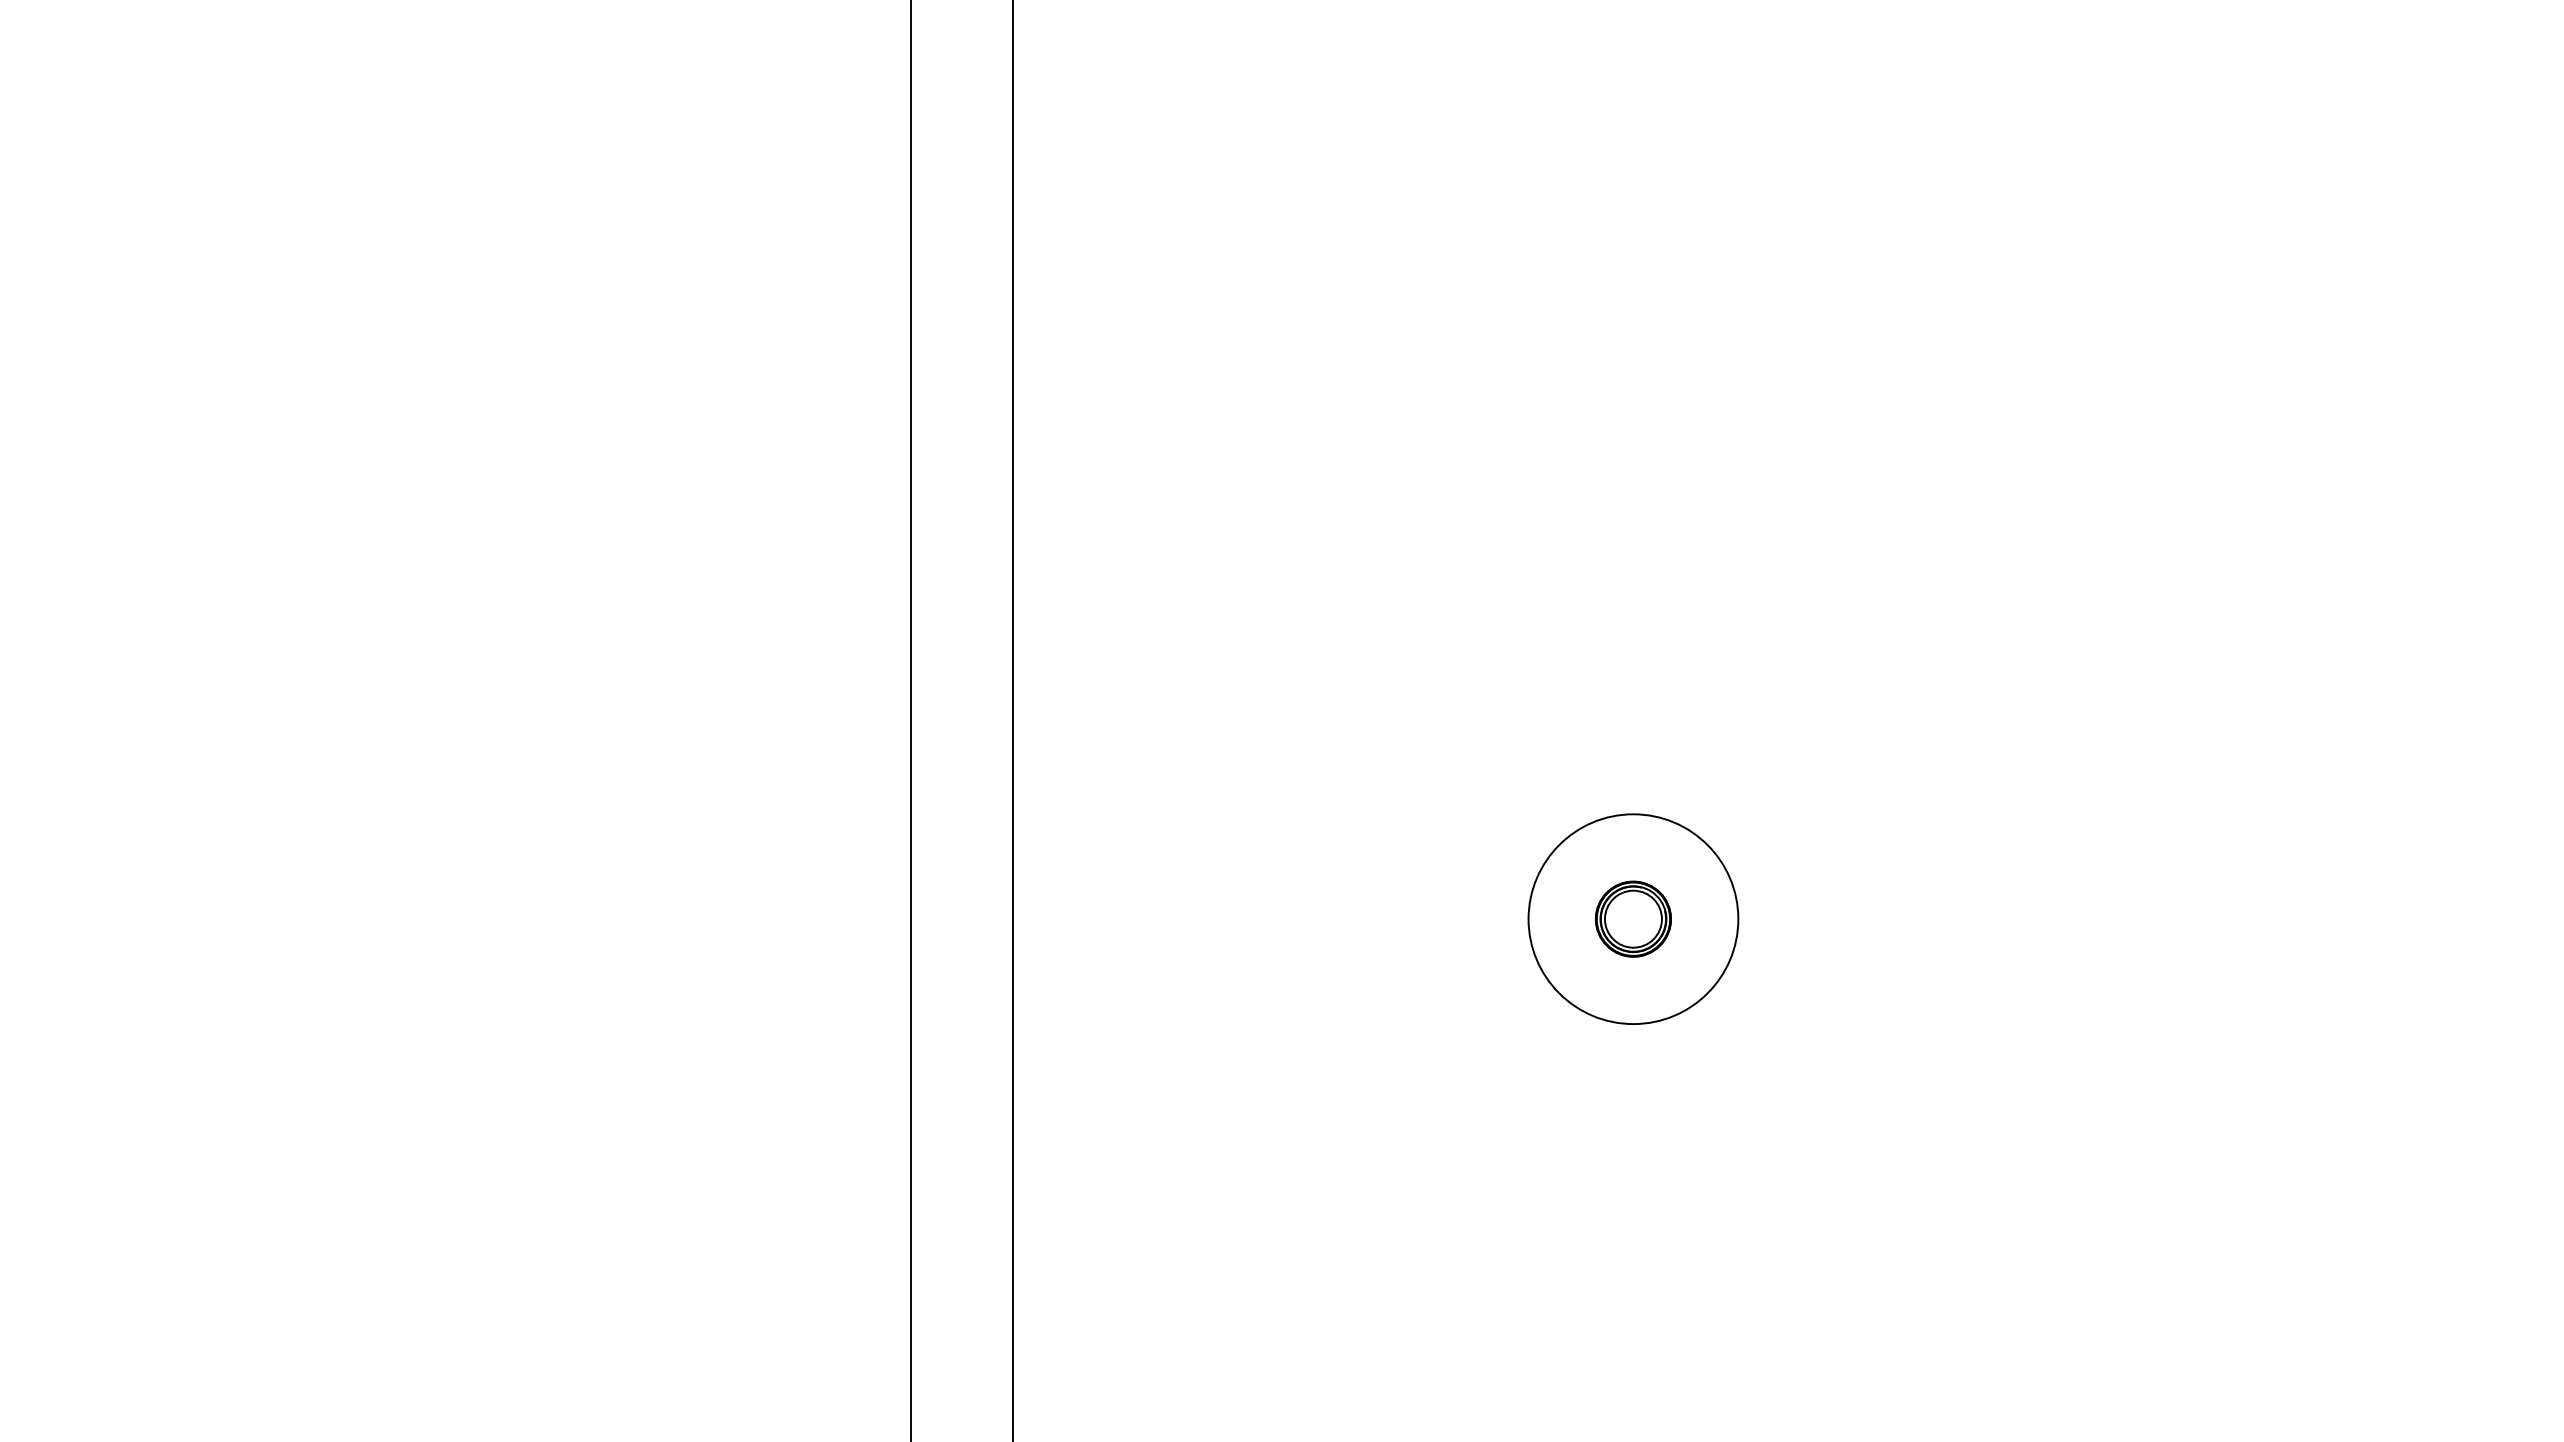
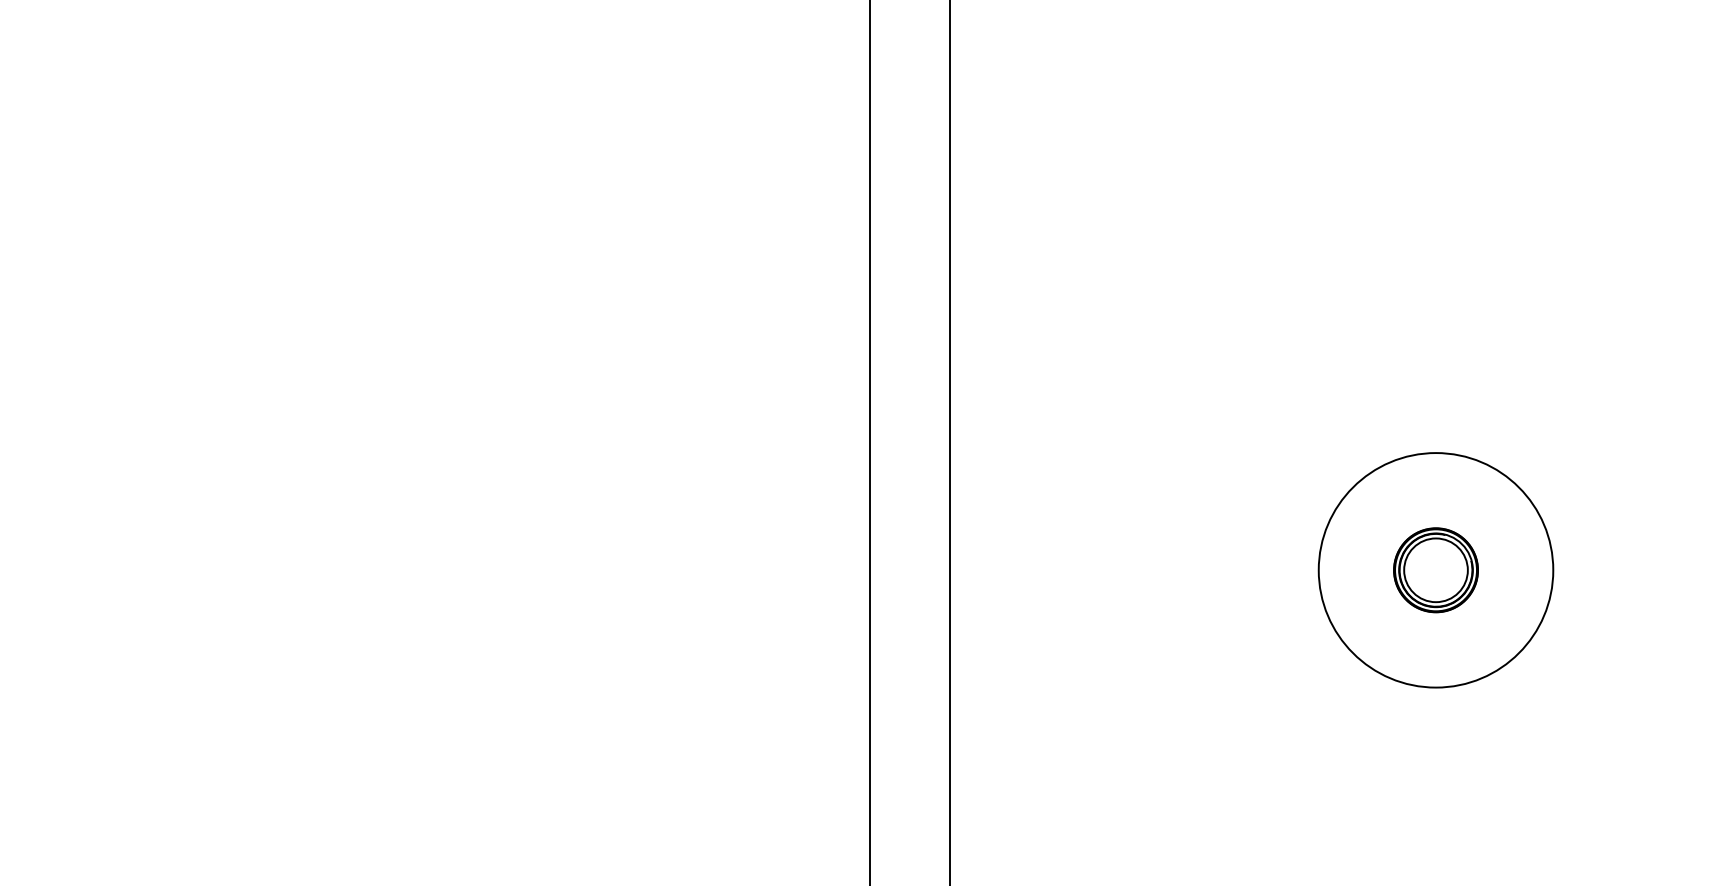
part: (1633, 918) -> (1436, 569), size x1.43

